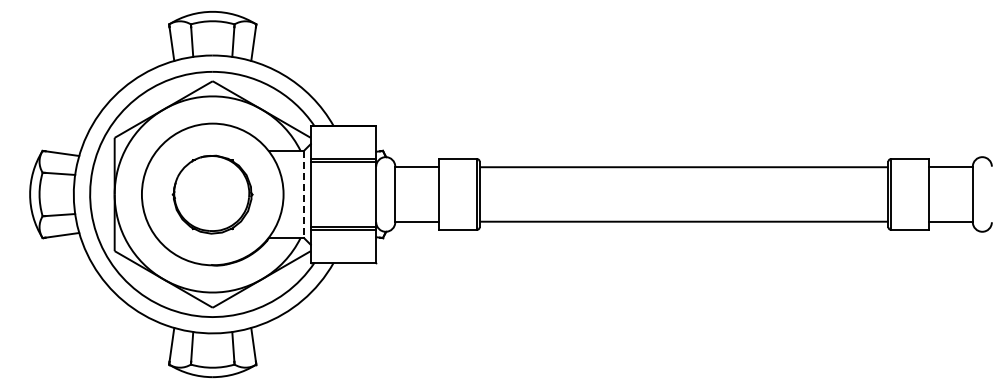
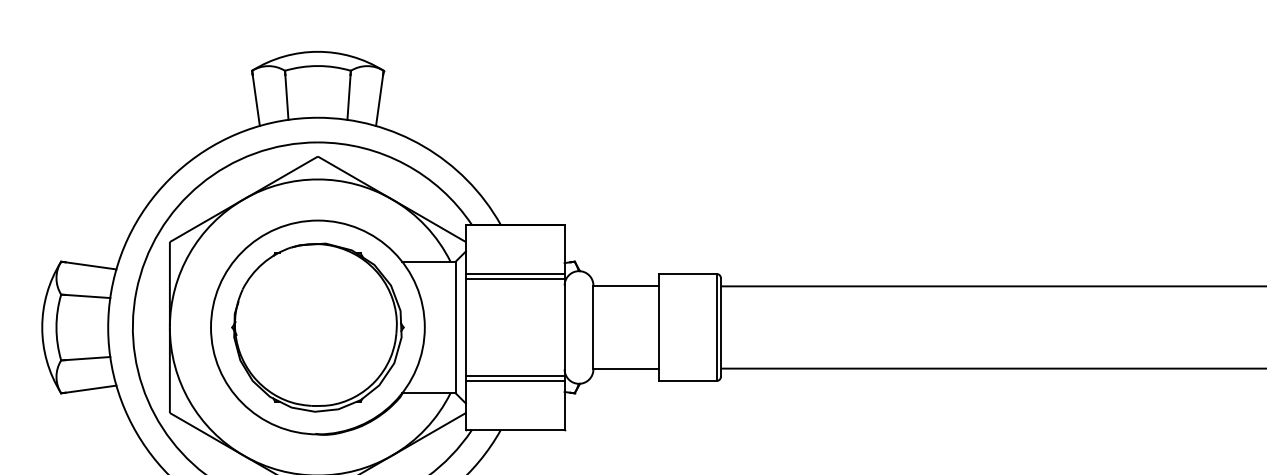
part: (212, 194) -> (317, 327), size x1.43
line: (304, 194) -> (456, 327), dashed -> solid

